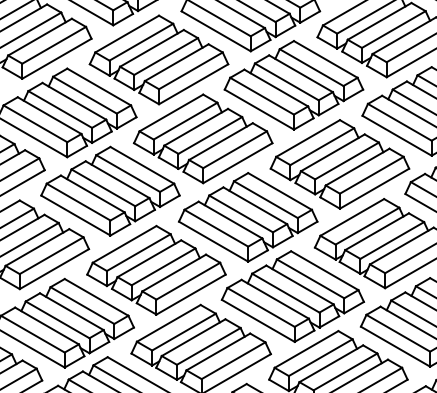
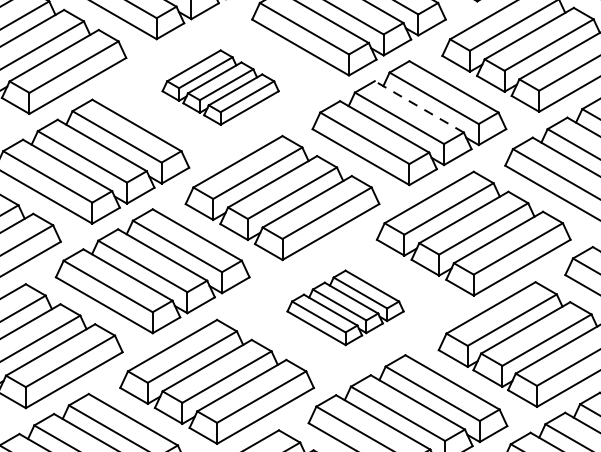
part: (158, 59) -> (219, 86), size x0.6
line: (301, 73) -> (419, 106), solid -> dashed
part: (248, 217) -> (345, 307), size x0.6

